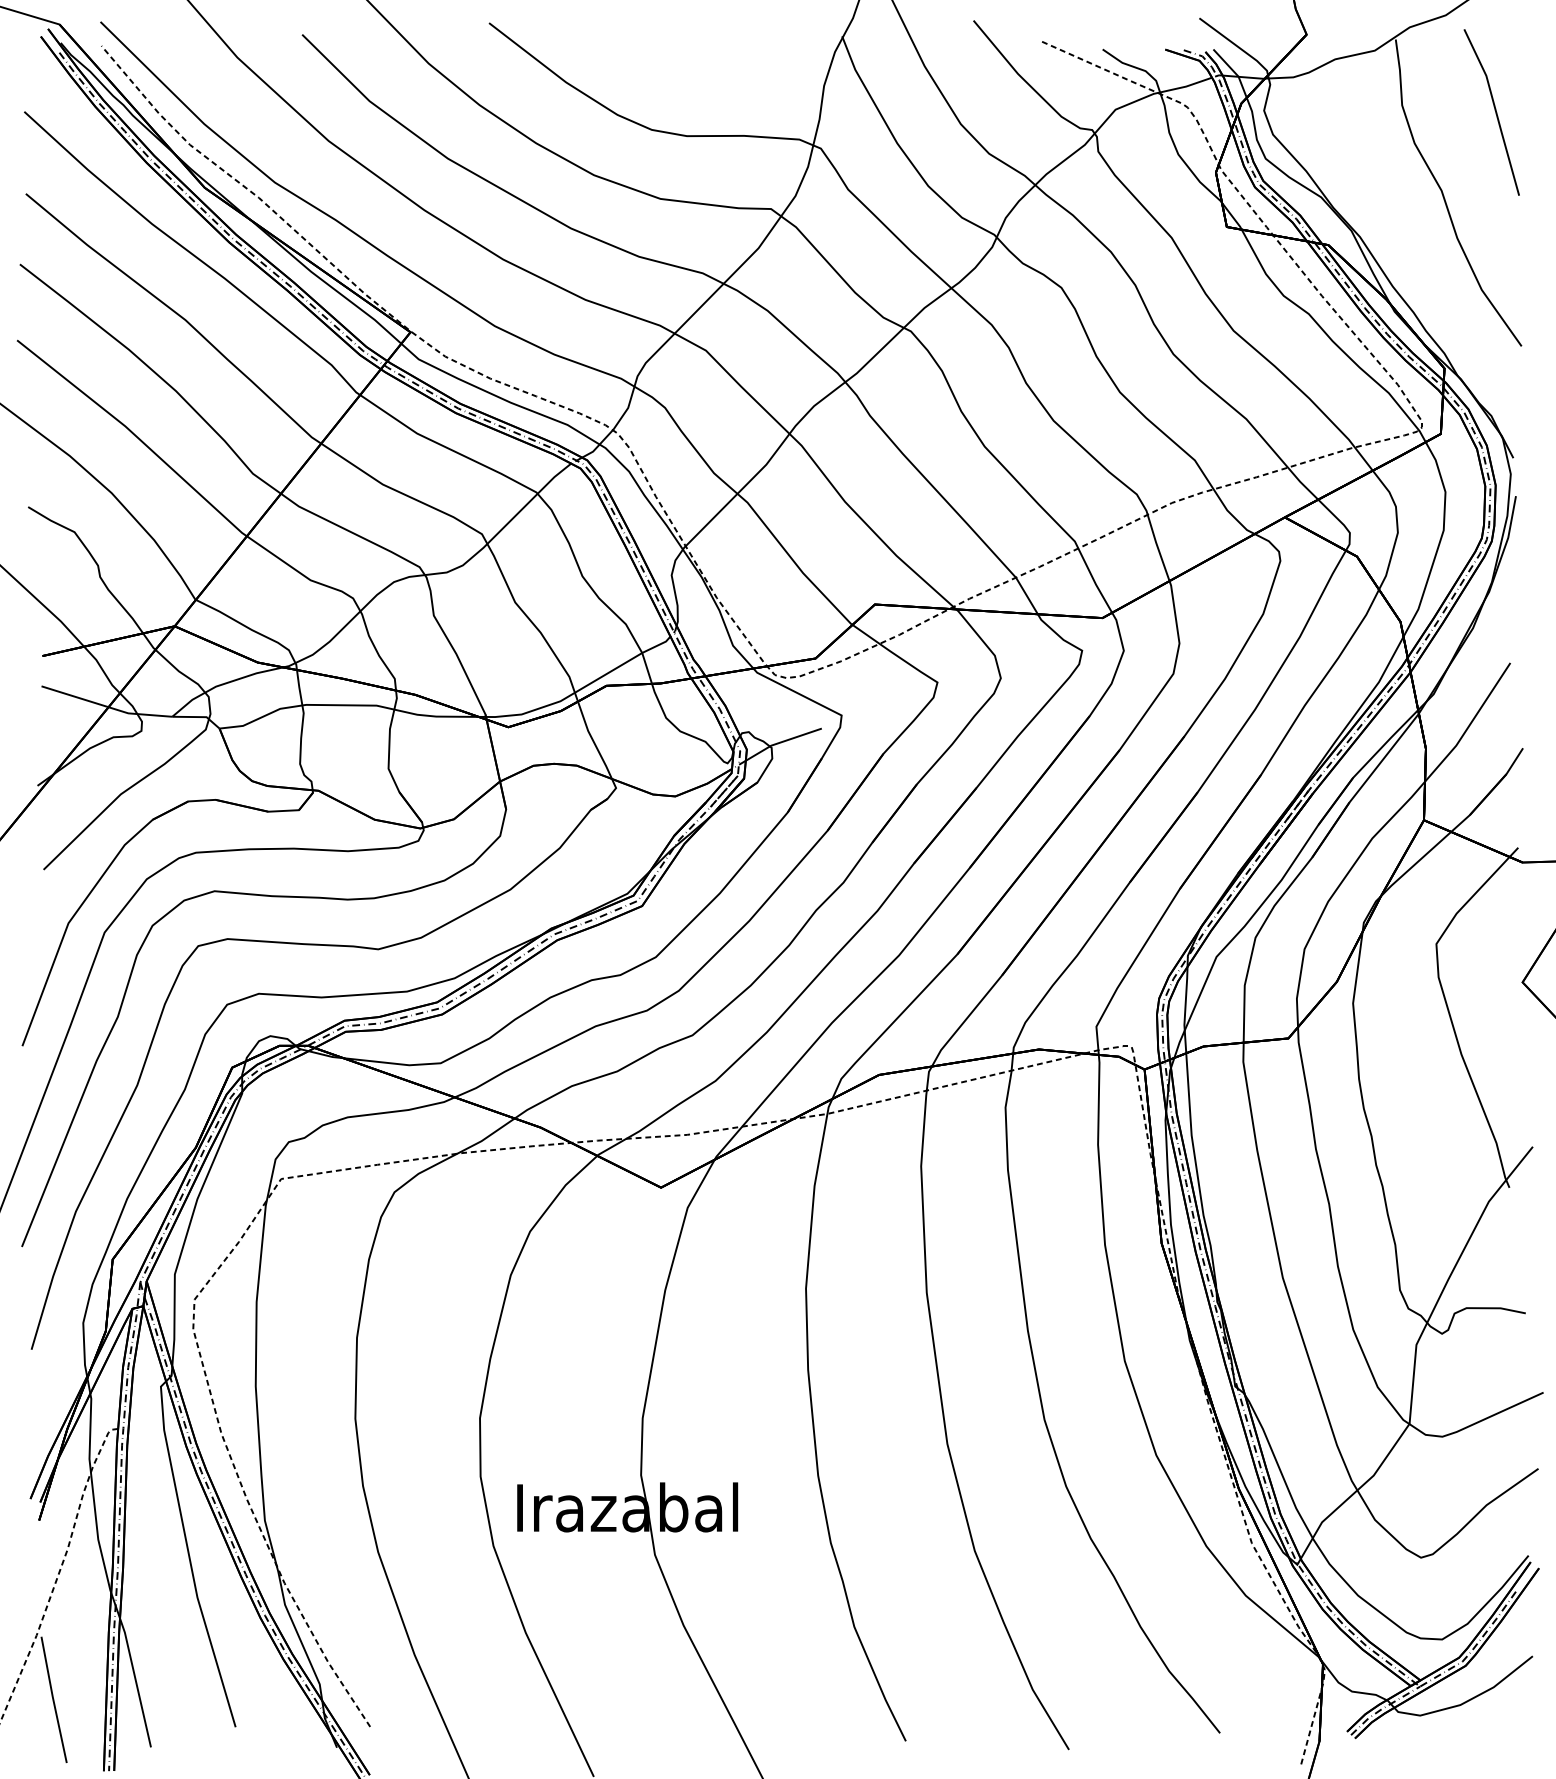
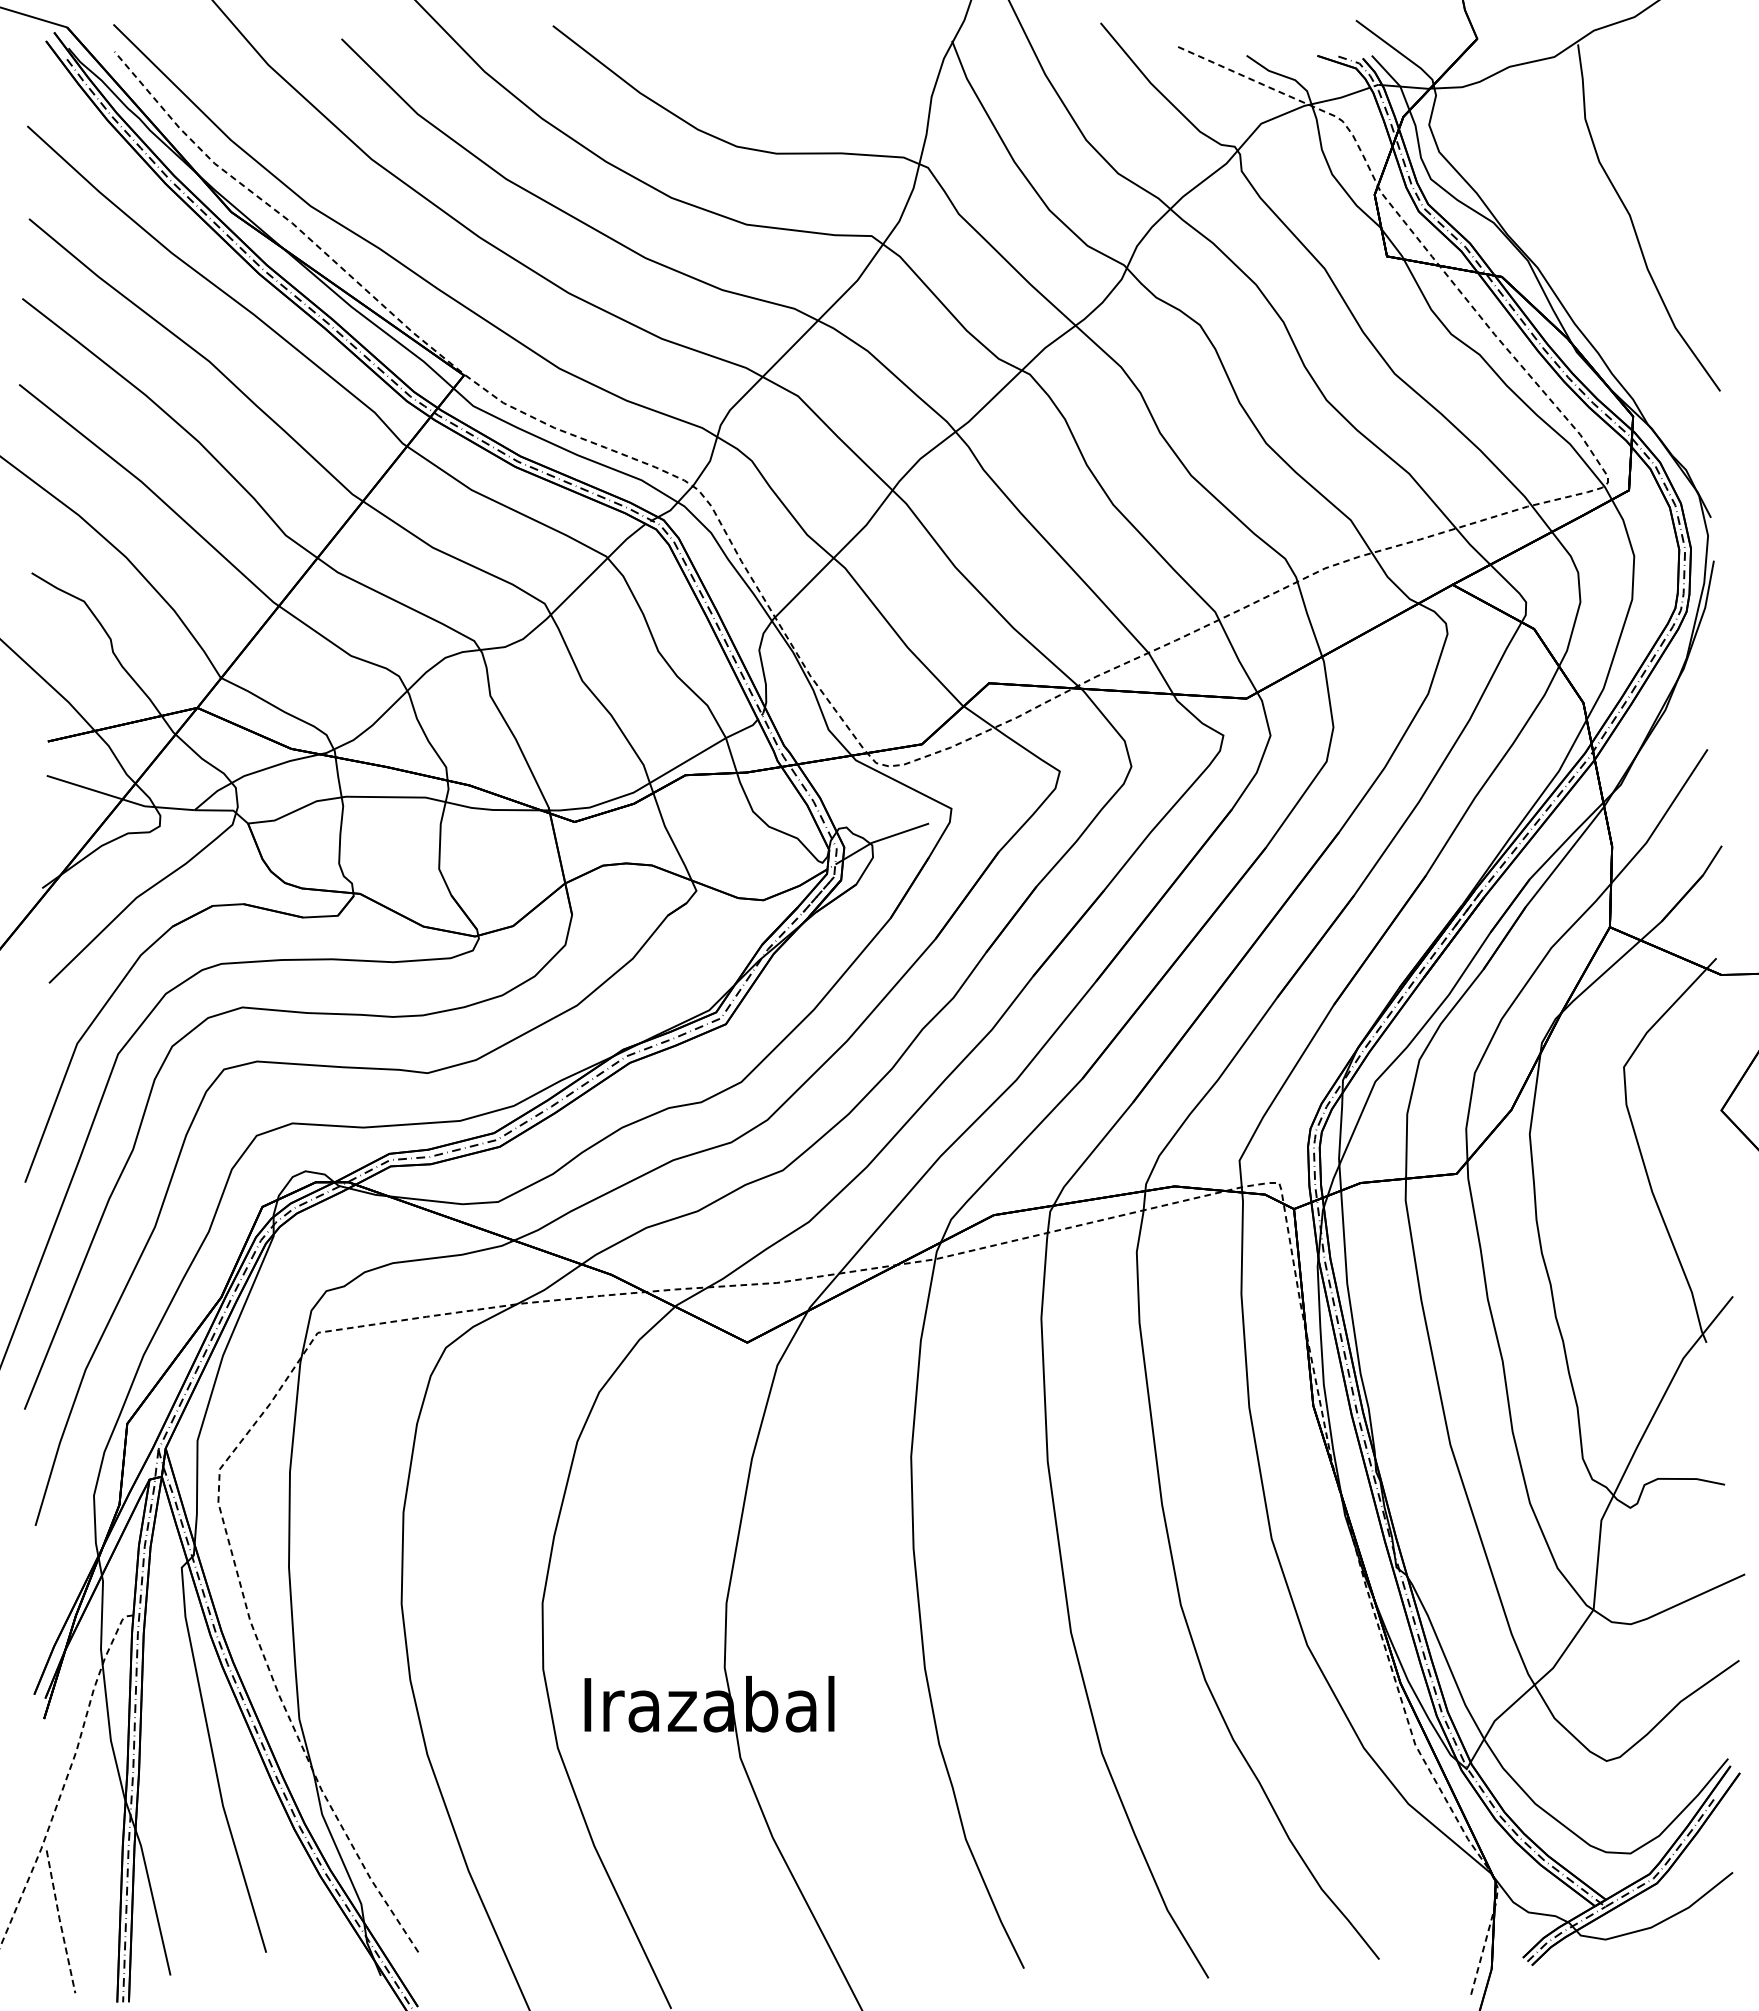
line: (1495, 112) -> (1690, 126), removed
line: (53, 1699) -> (60, 1921), solid -> dashed

